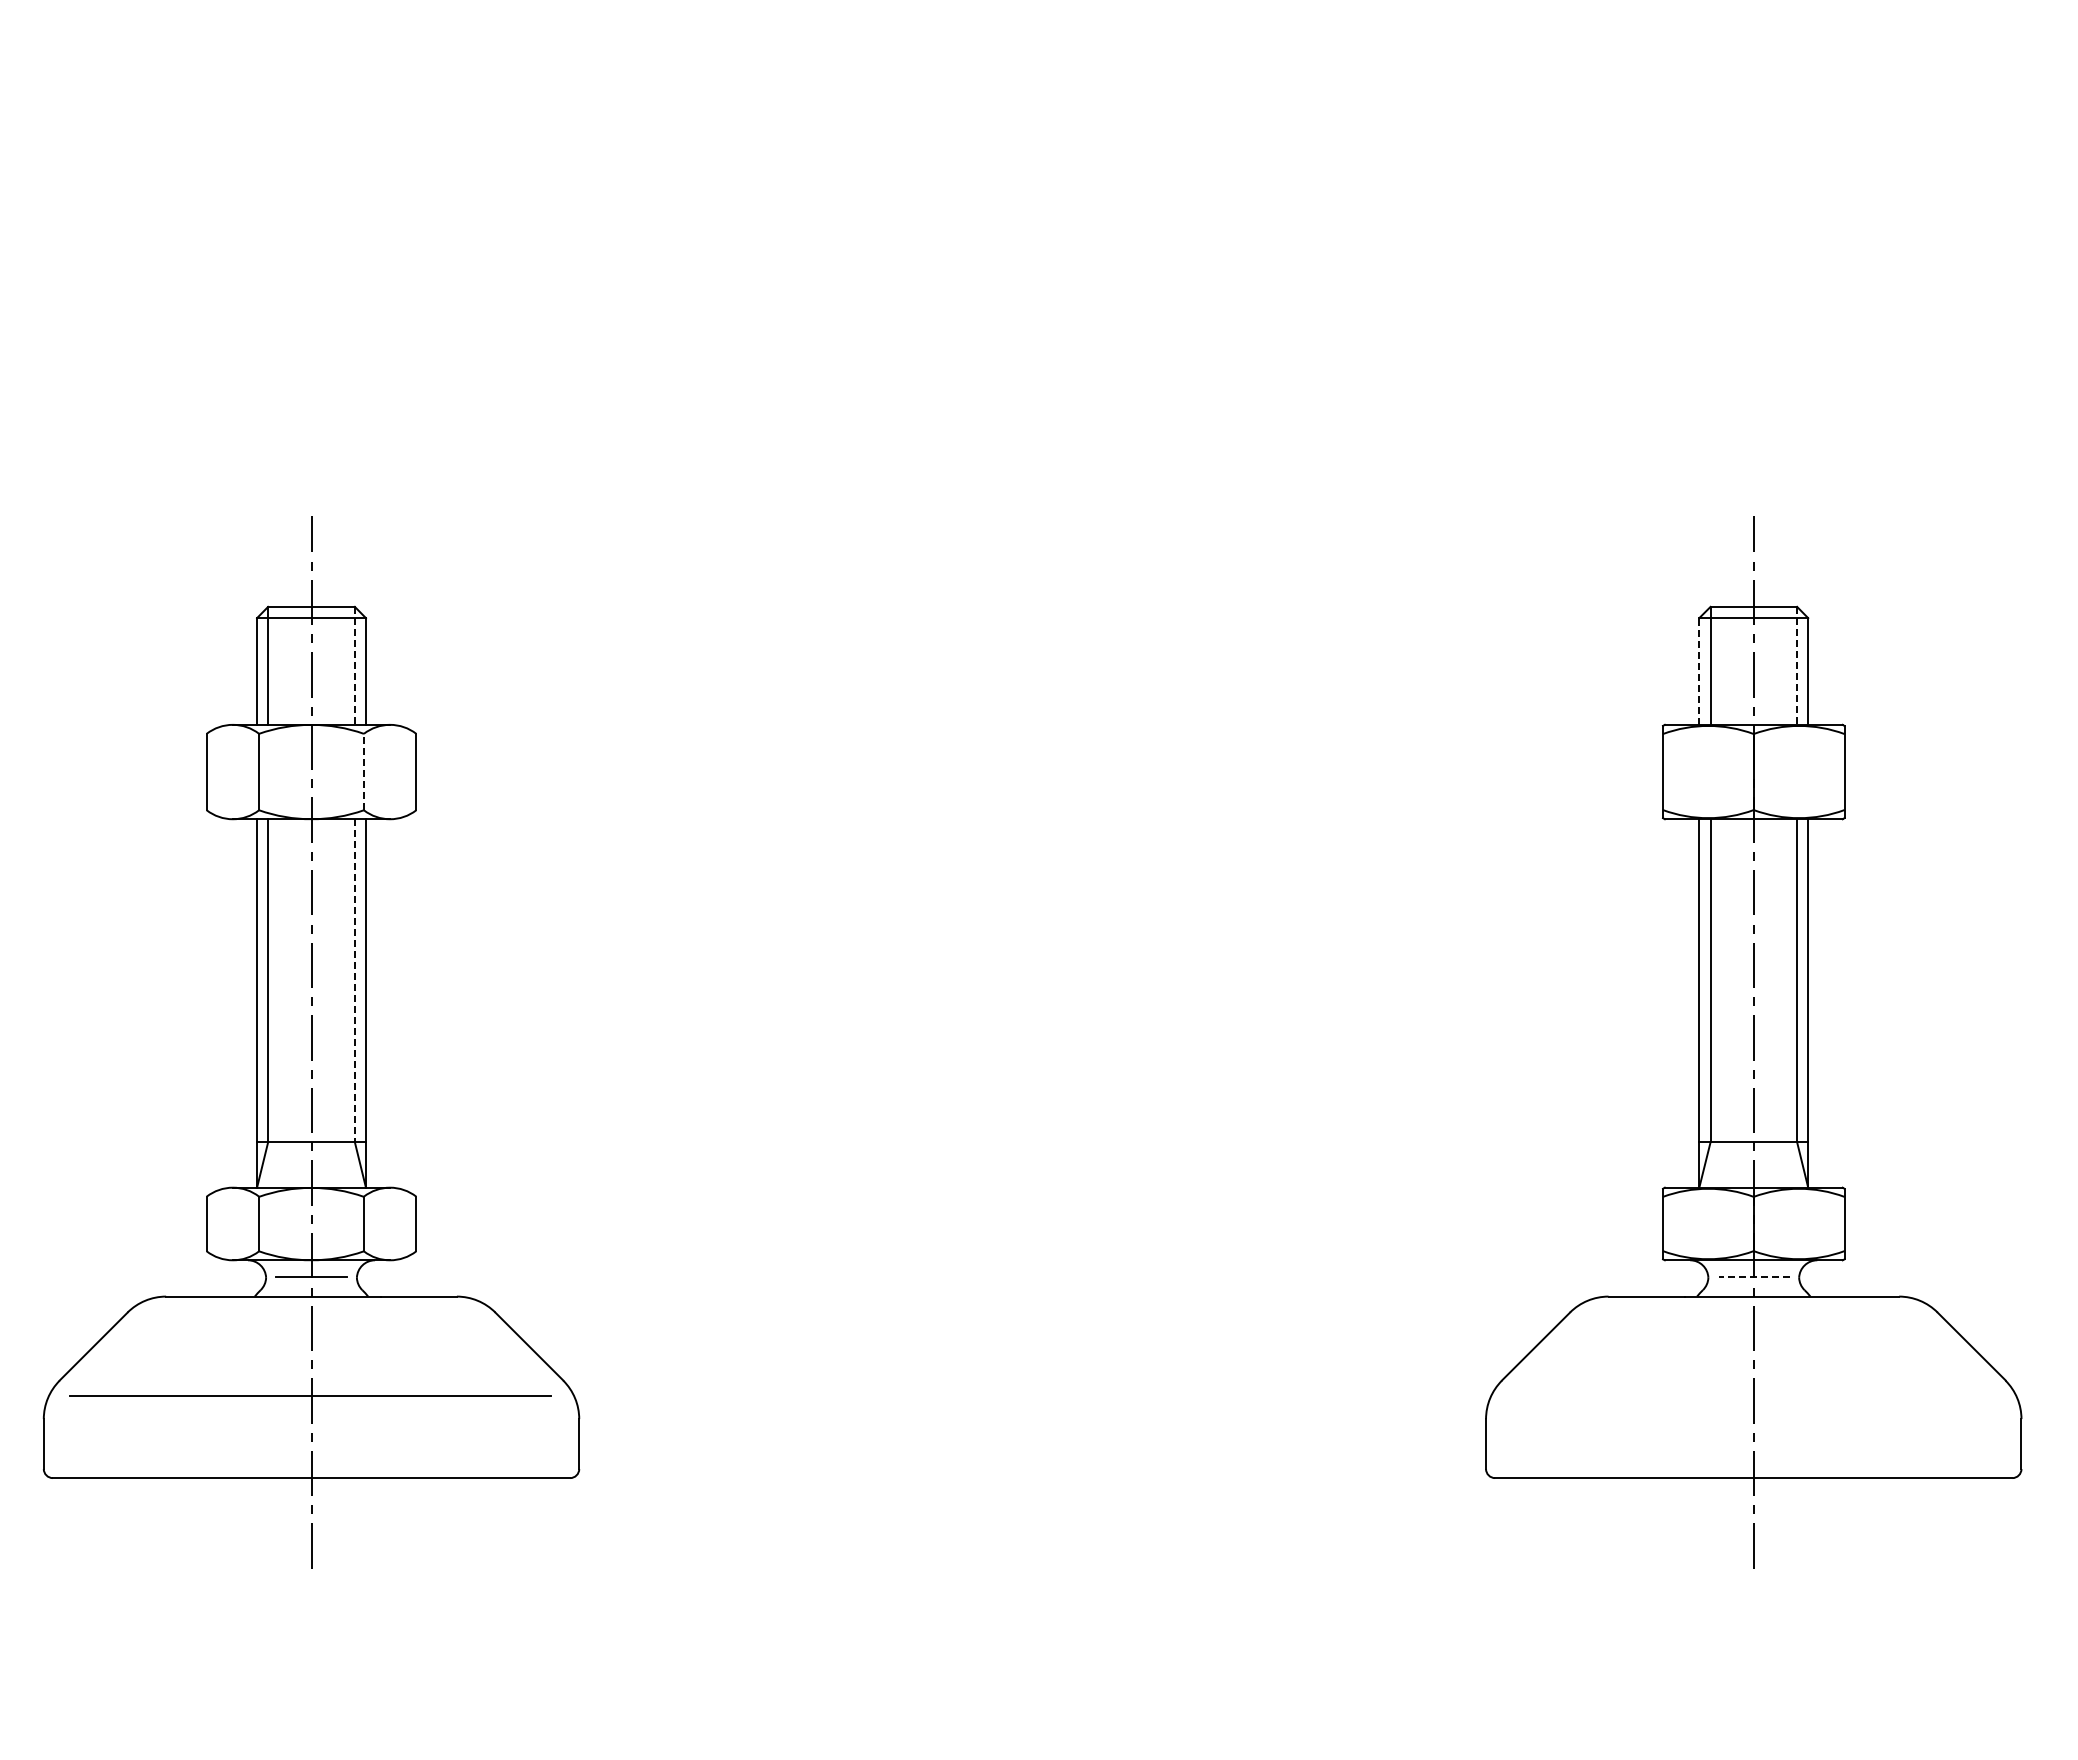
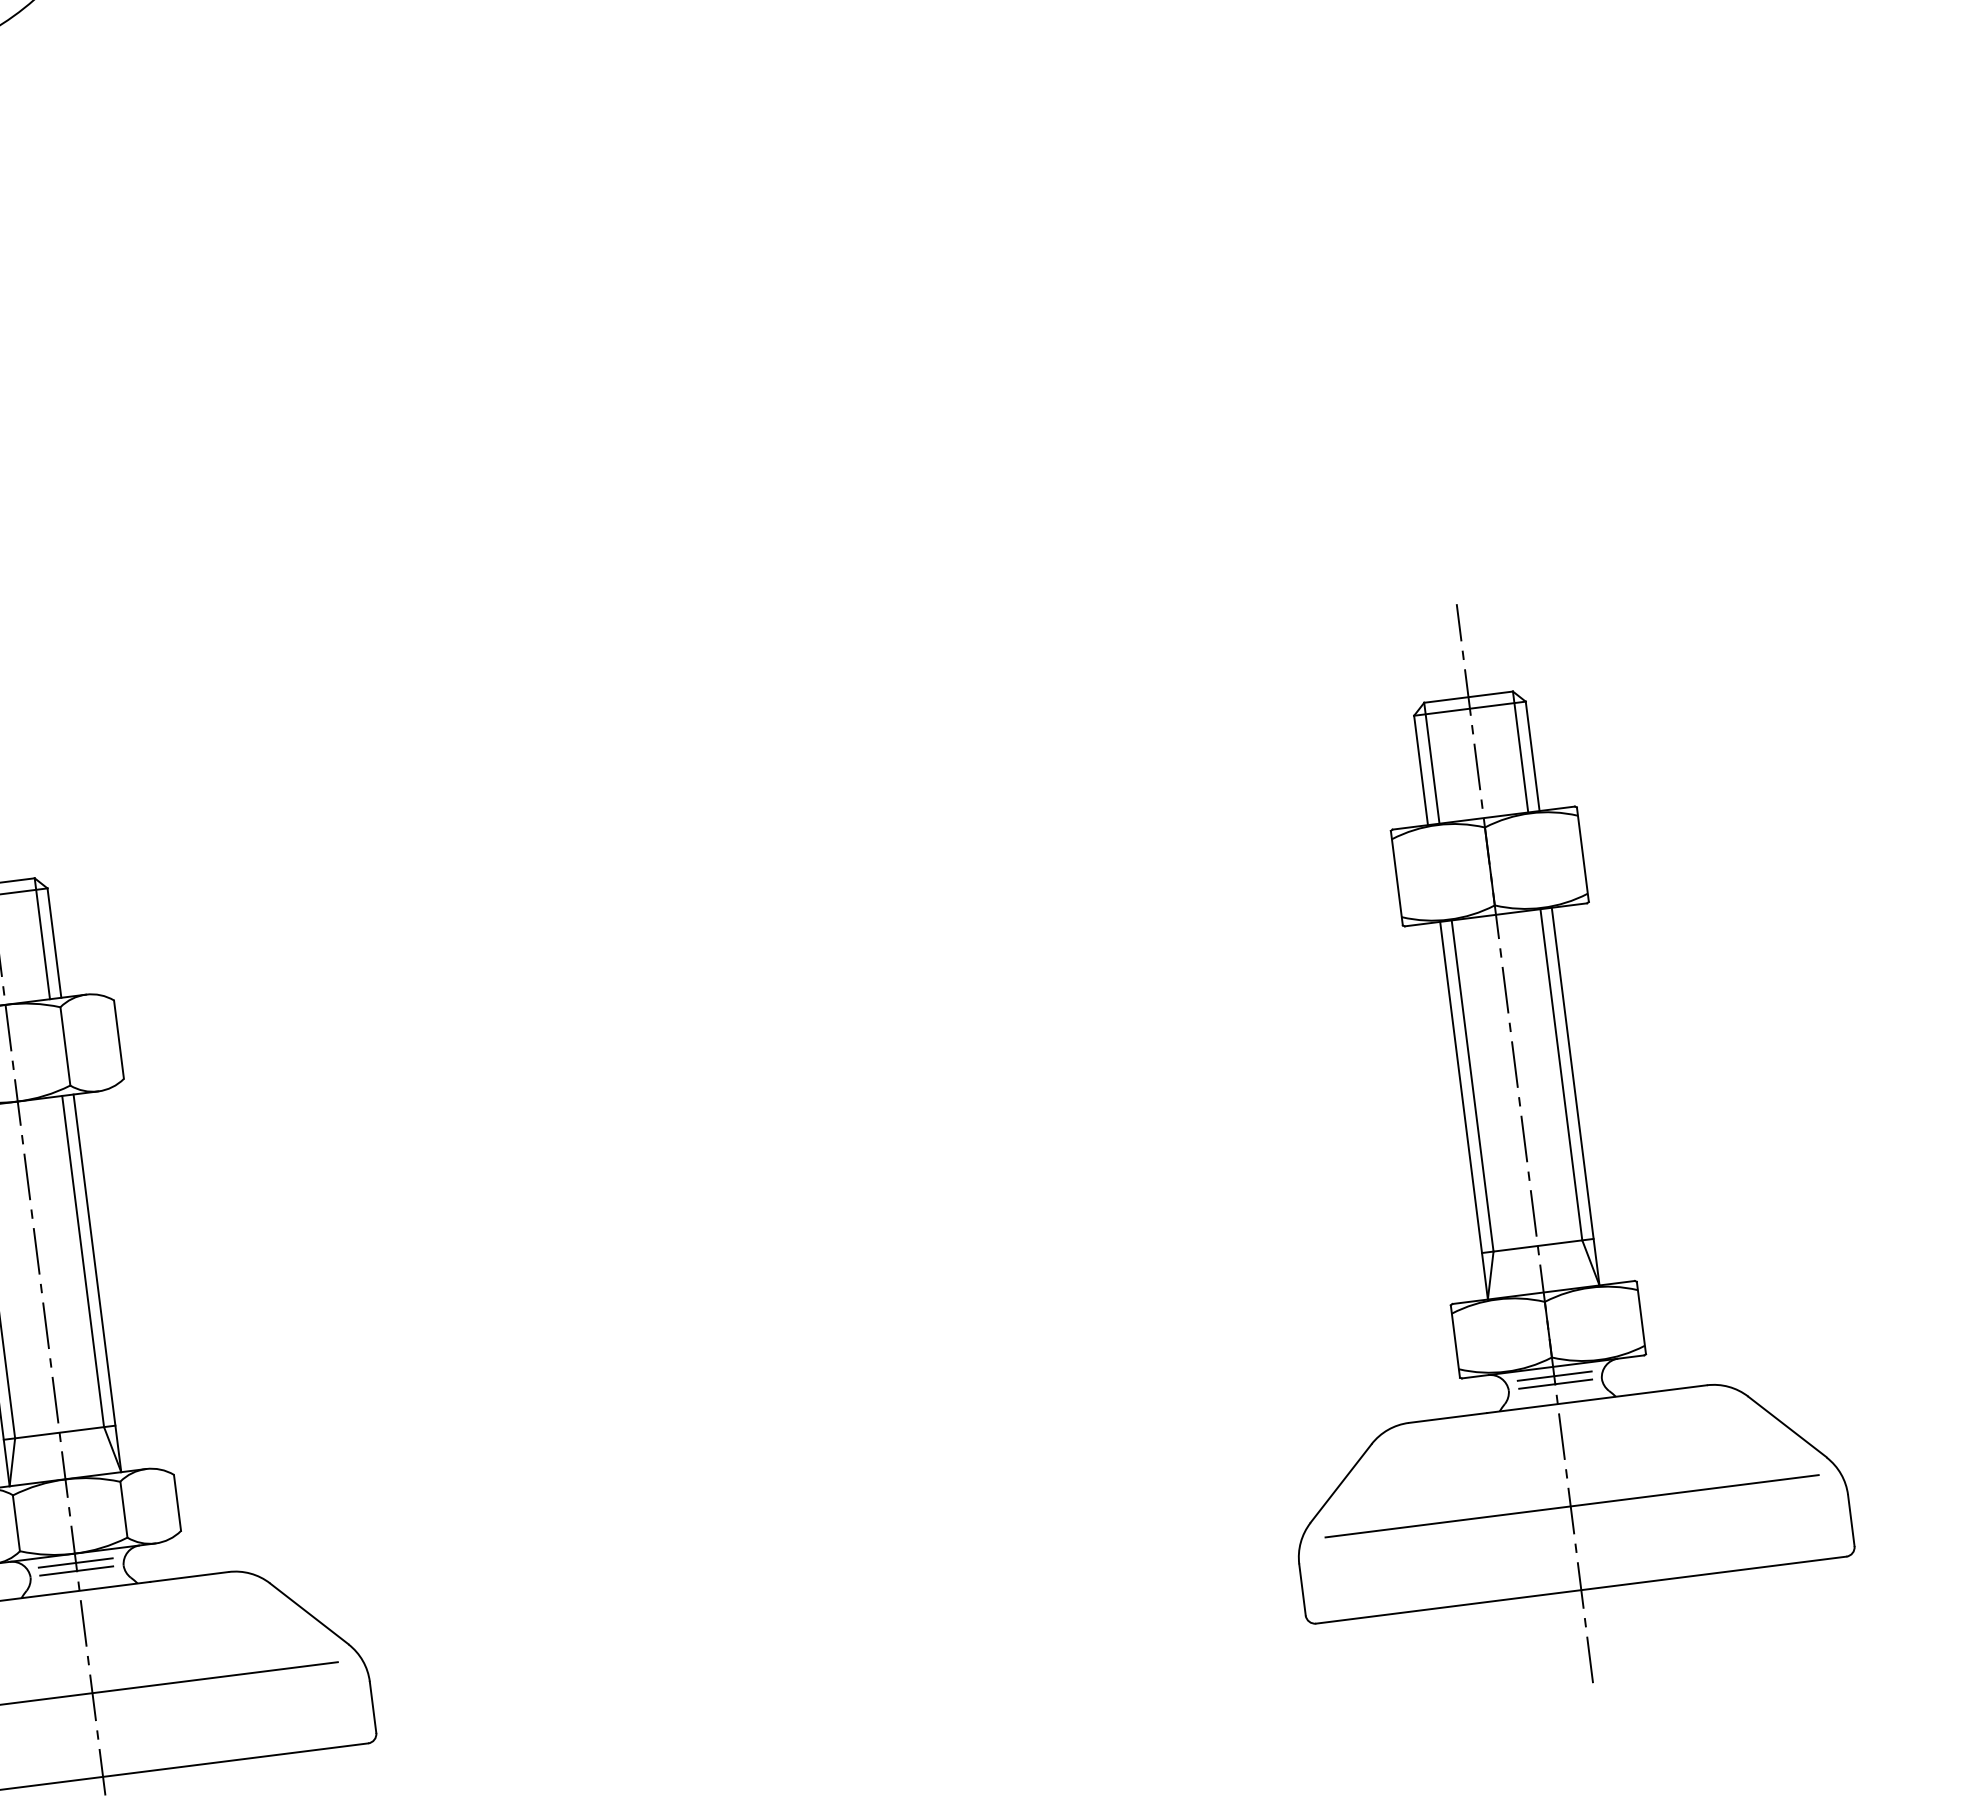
line: (354, 665) -> (41, 938), dashed -> solid
line: (1797, 665) -> (1520, 751), dashed -> solid
line: (1699, 671) -> (1421, 770), dashed -> solid
line: (363, 771) -> (64, 1045), dashed -> solid
line: (354, 980) -> (82, 1261), dashed -> solid
line: (311, 1269) -> (76, 1563), added
line: (1754, 1269) -> (1555, 1376), added
line: (1754, 1277) -> (1556, 1384), dashed -> solid
line: (1754, 1396) -> (1571, 1506), added

